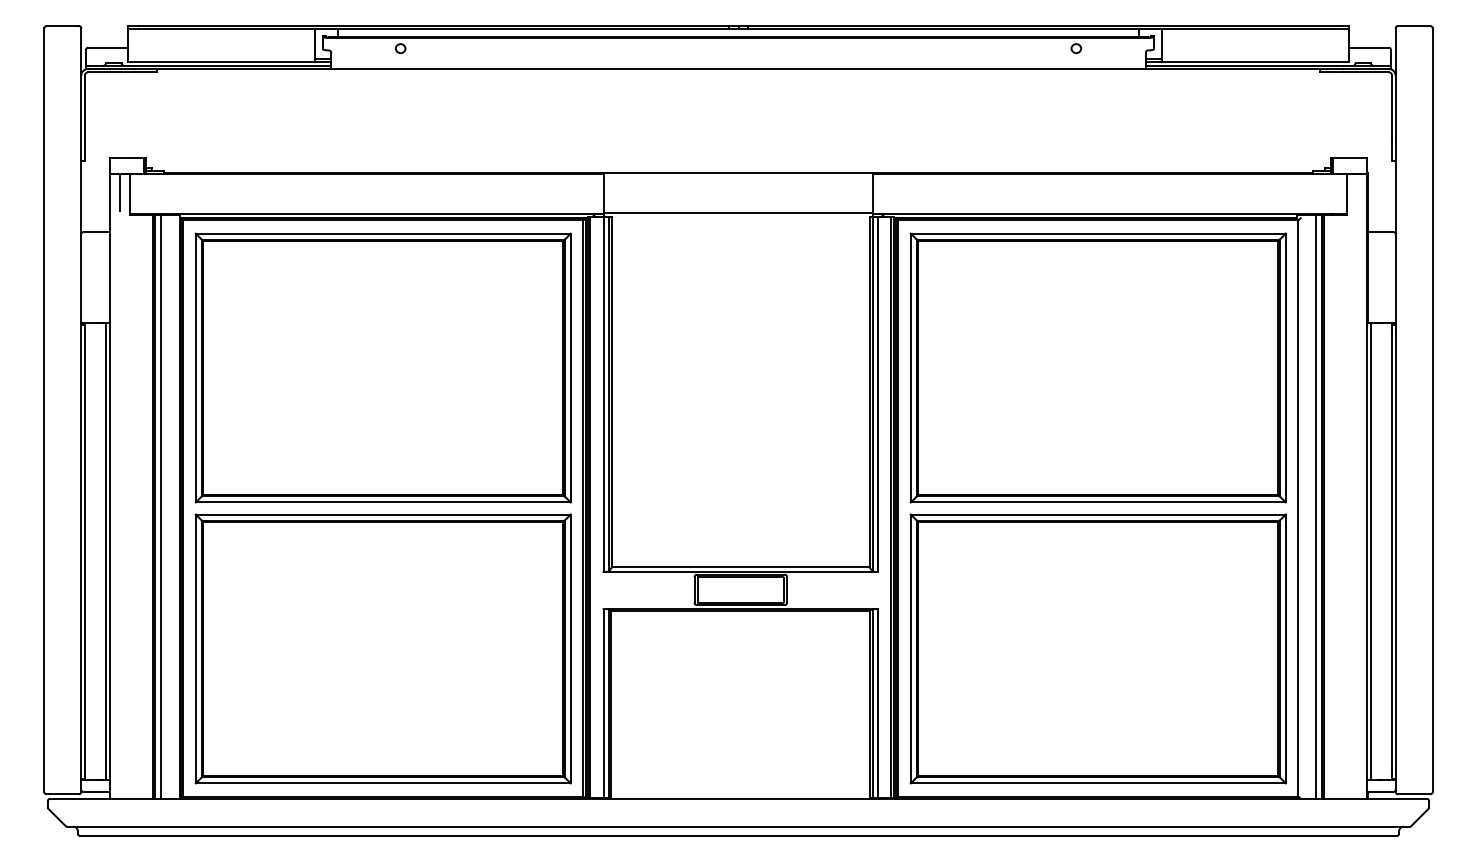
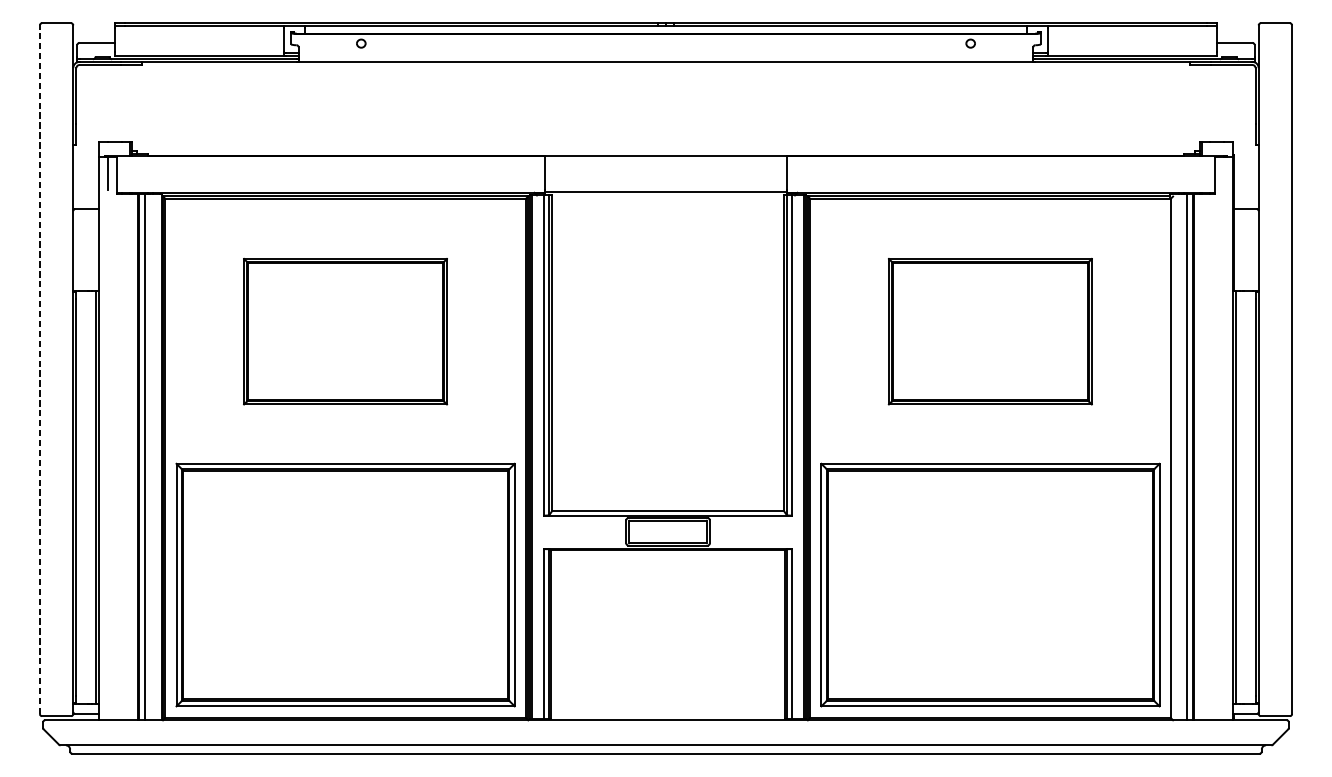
part: (382, 367) -> (344, 331), size x0.6
part: (1097, 367) -> (989, 331), size x0.6
line: (44, 410) -> (40, 370), solid -> dashed

